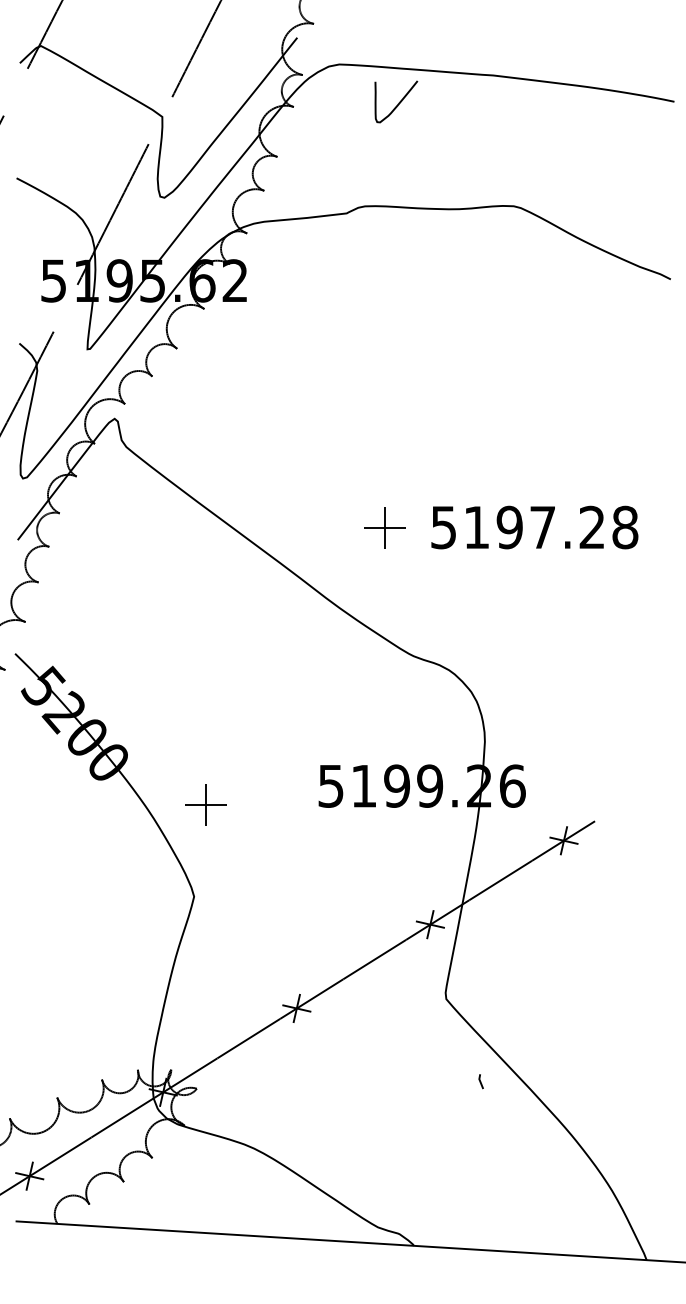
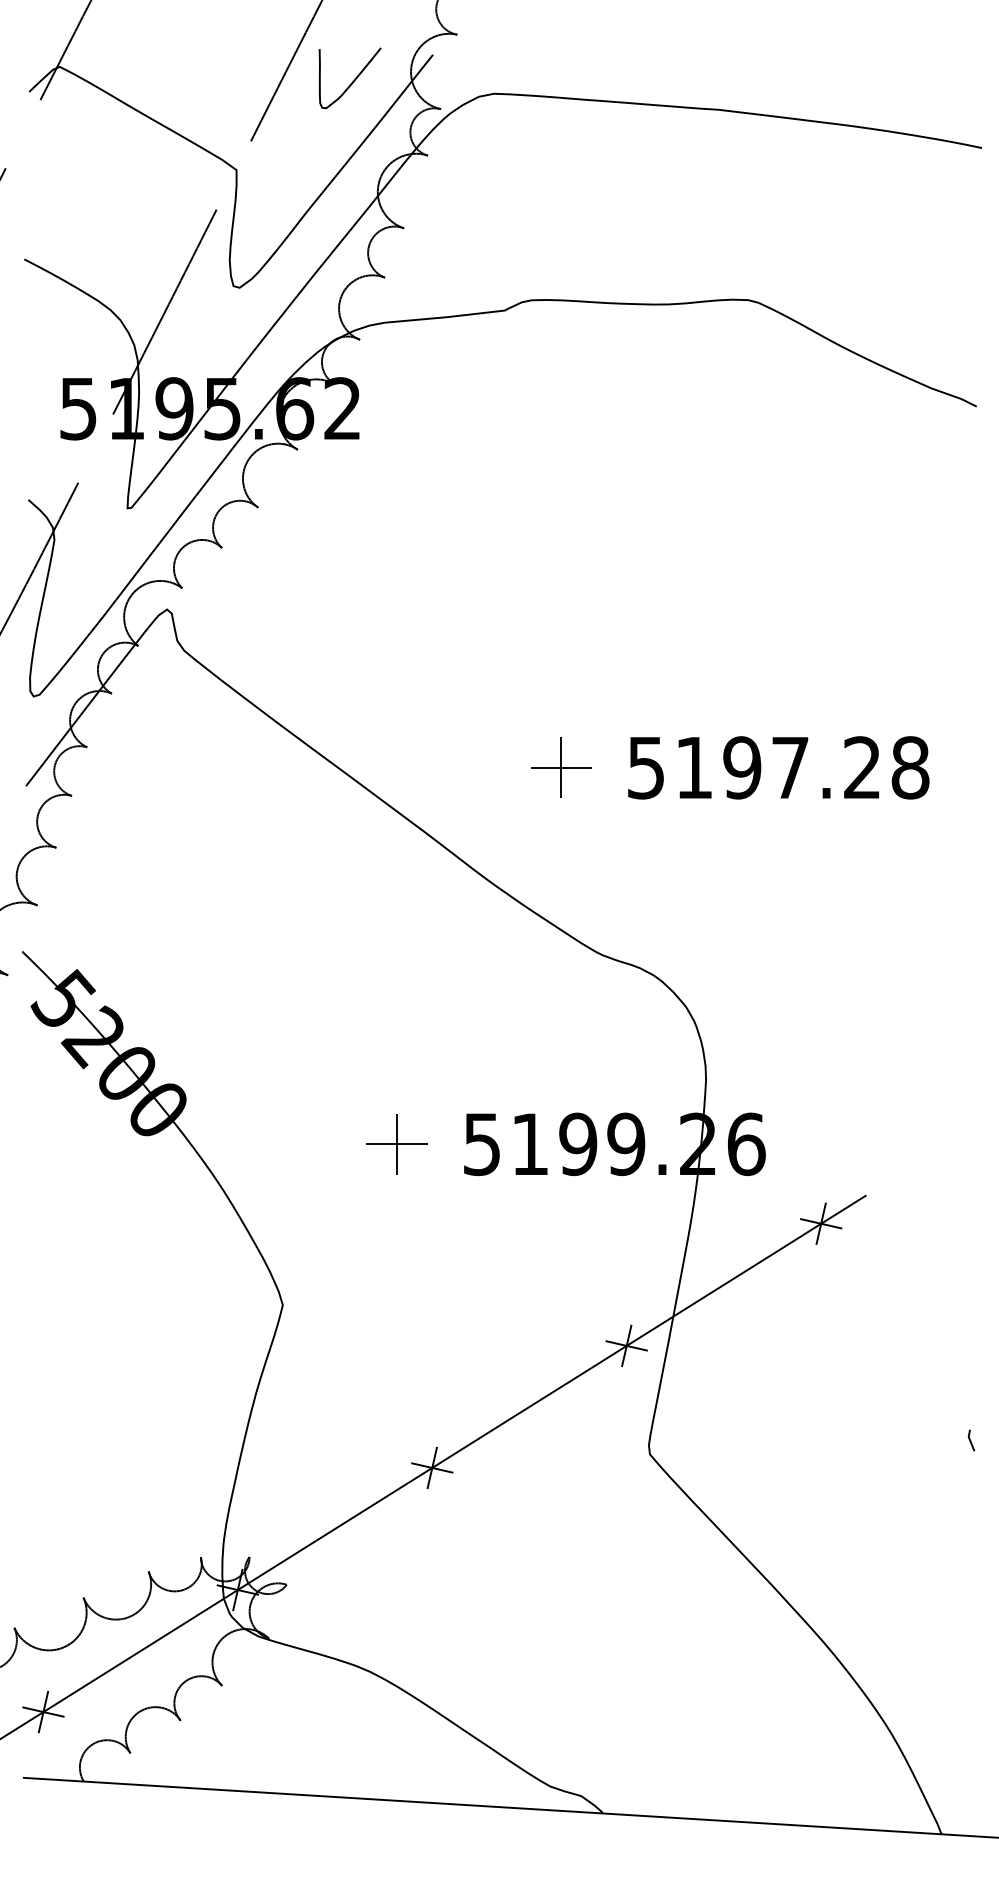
curve: (398, 102) -> (353, 79), moved
part: (205, 804) -> (396, 1143), moved
line: (480, 1081) -> (970, 1440), moved

